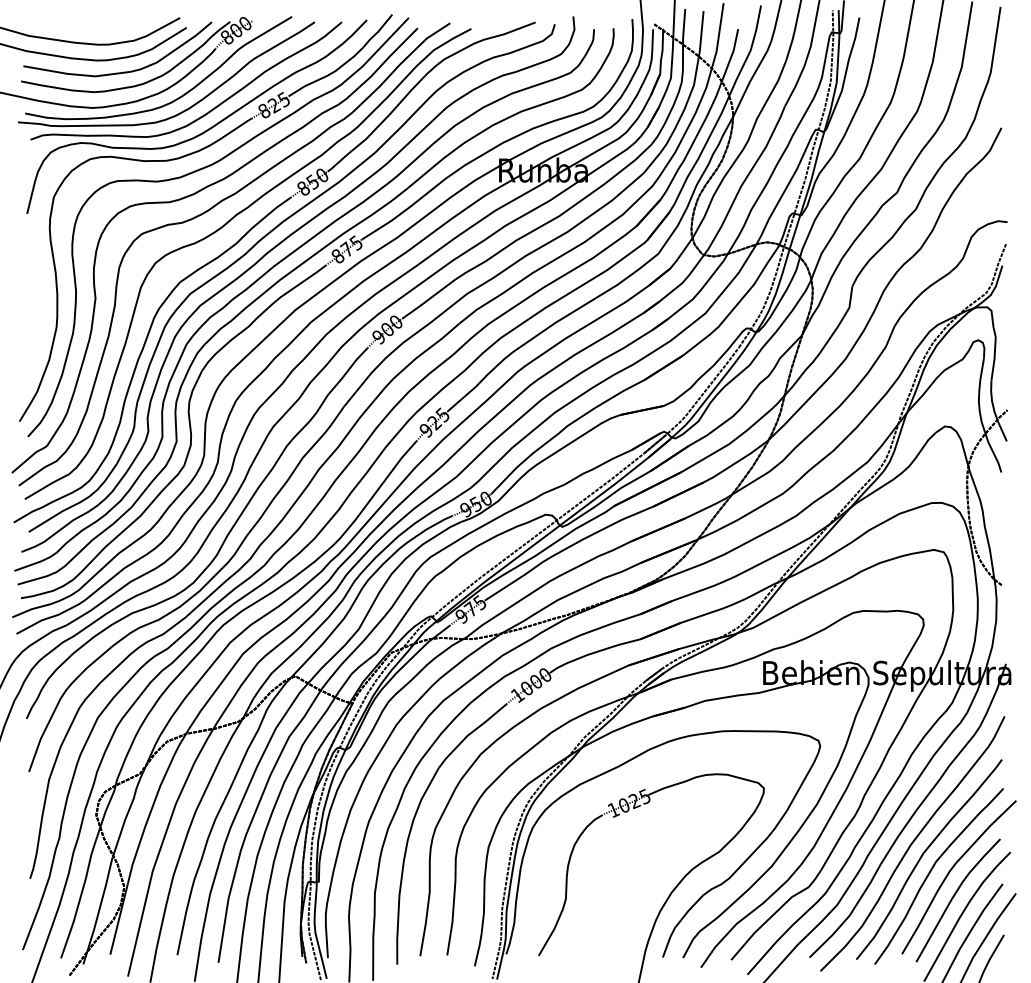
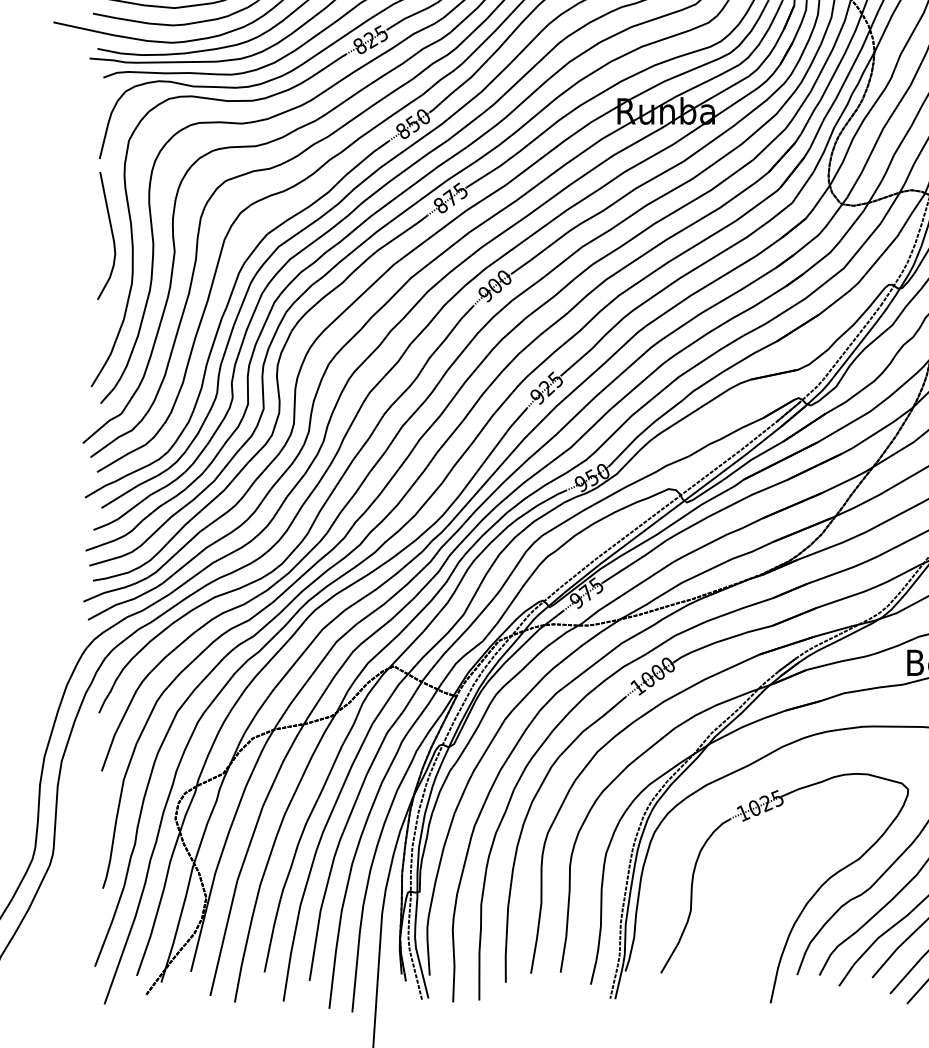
curve: (37, 281) -> (111, 233), added

